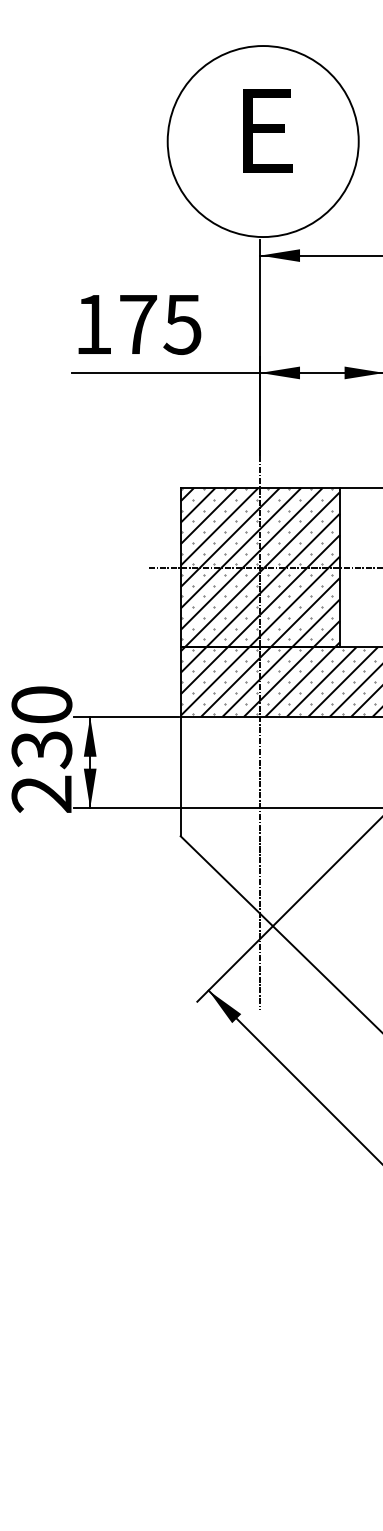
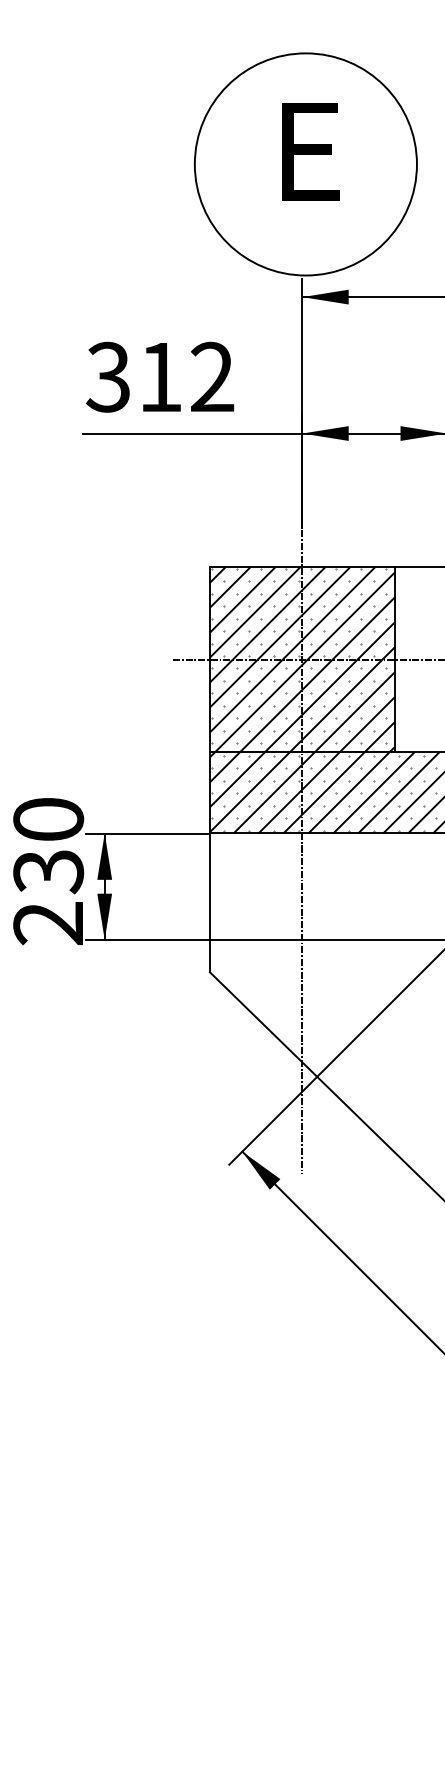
text: (138, 323) -> (160, 376), 175 -> 312

